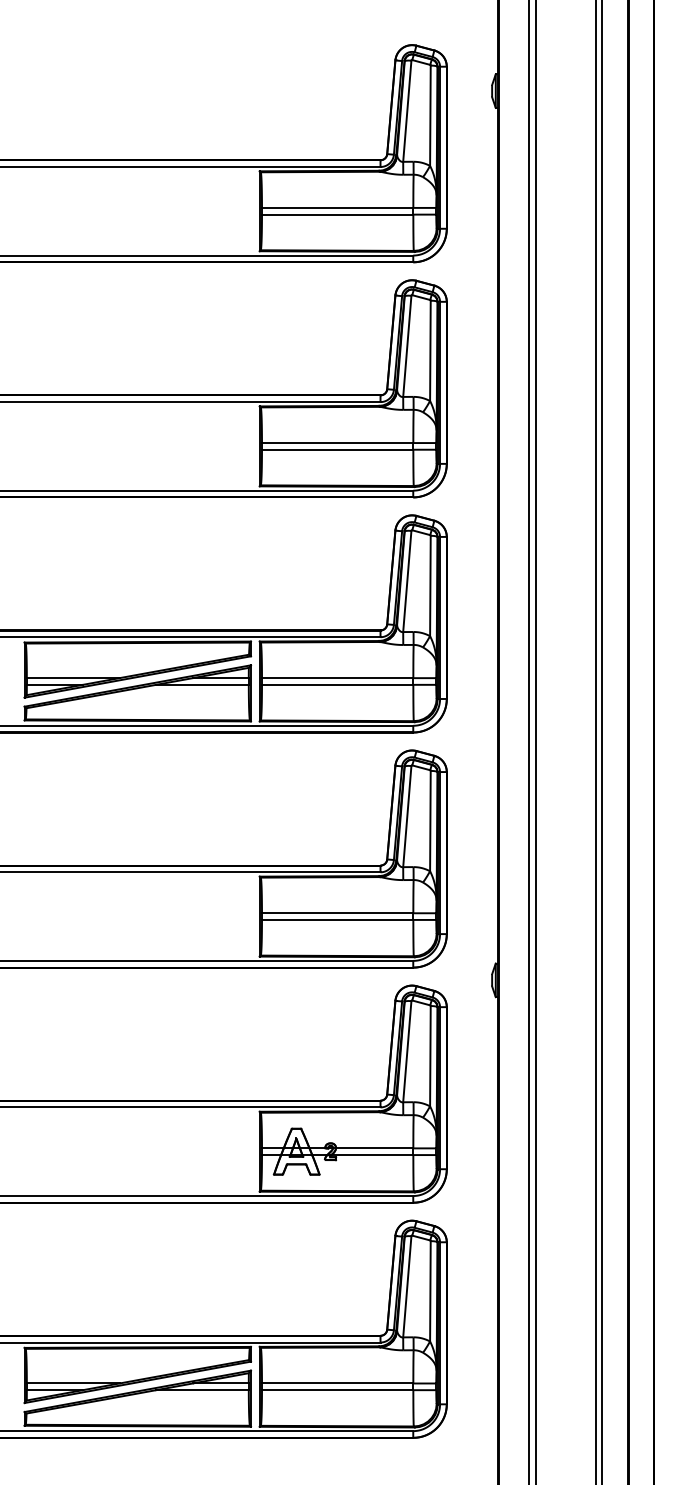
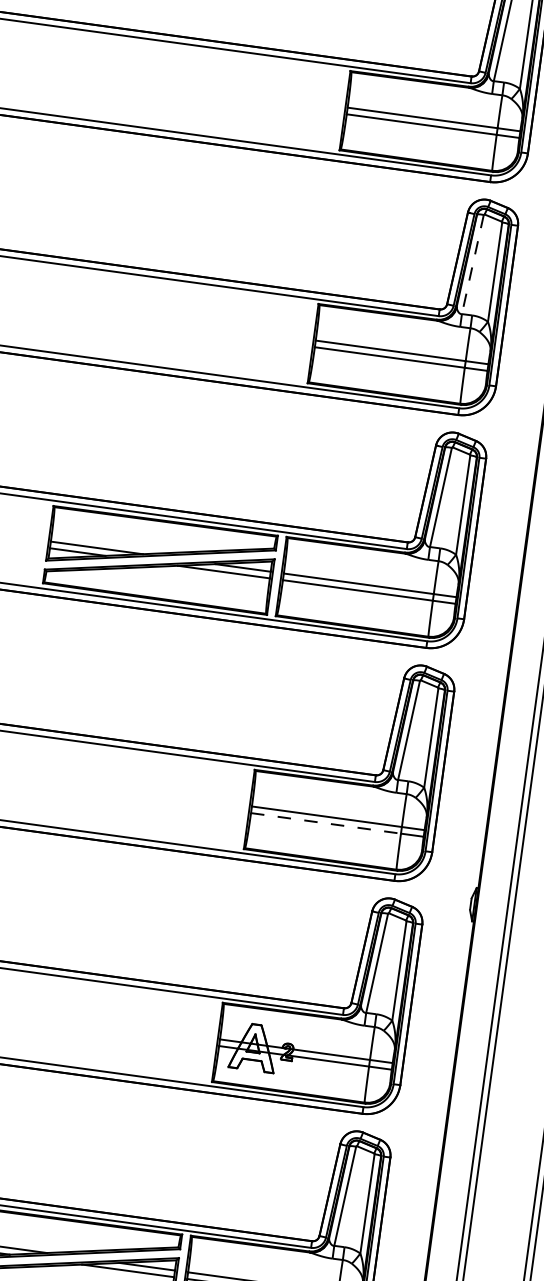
line: (407, 346) -> (473, 264), solid -> dashed
line: (337, 919) -> (325, 822), solid -> dashed

